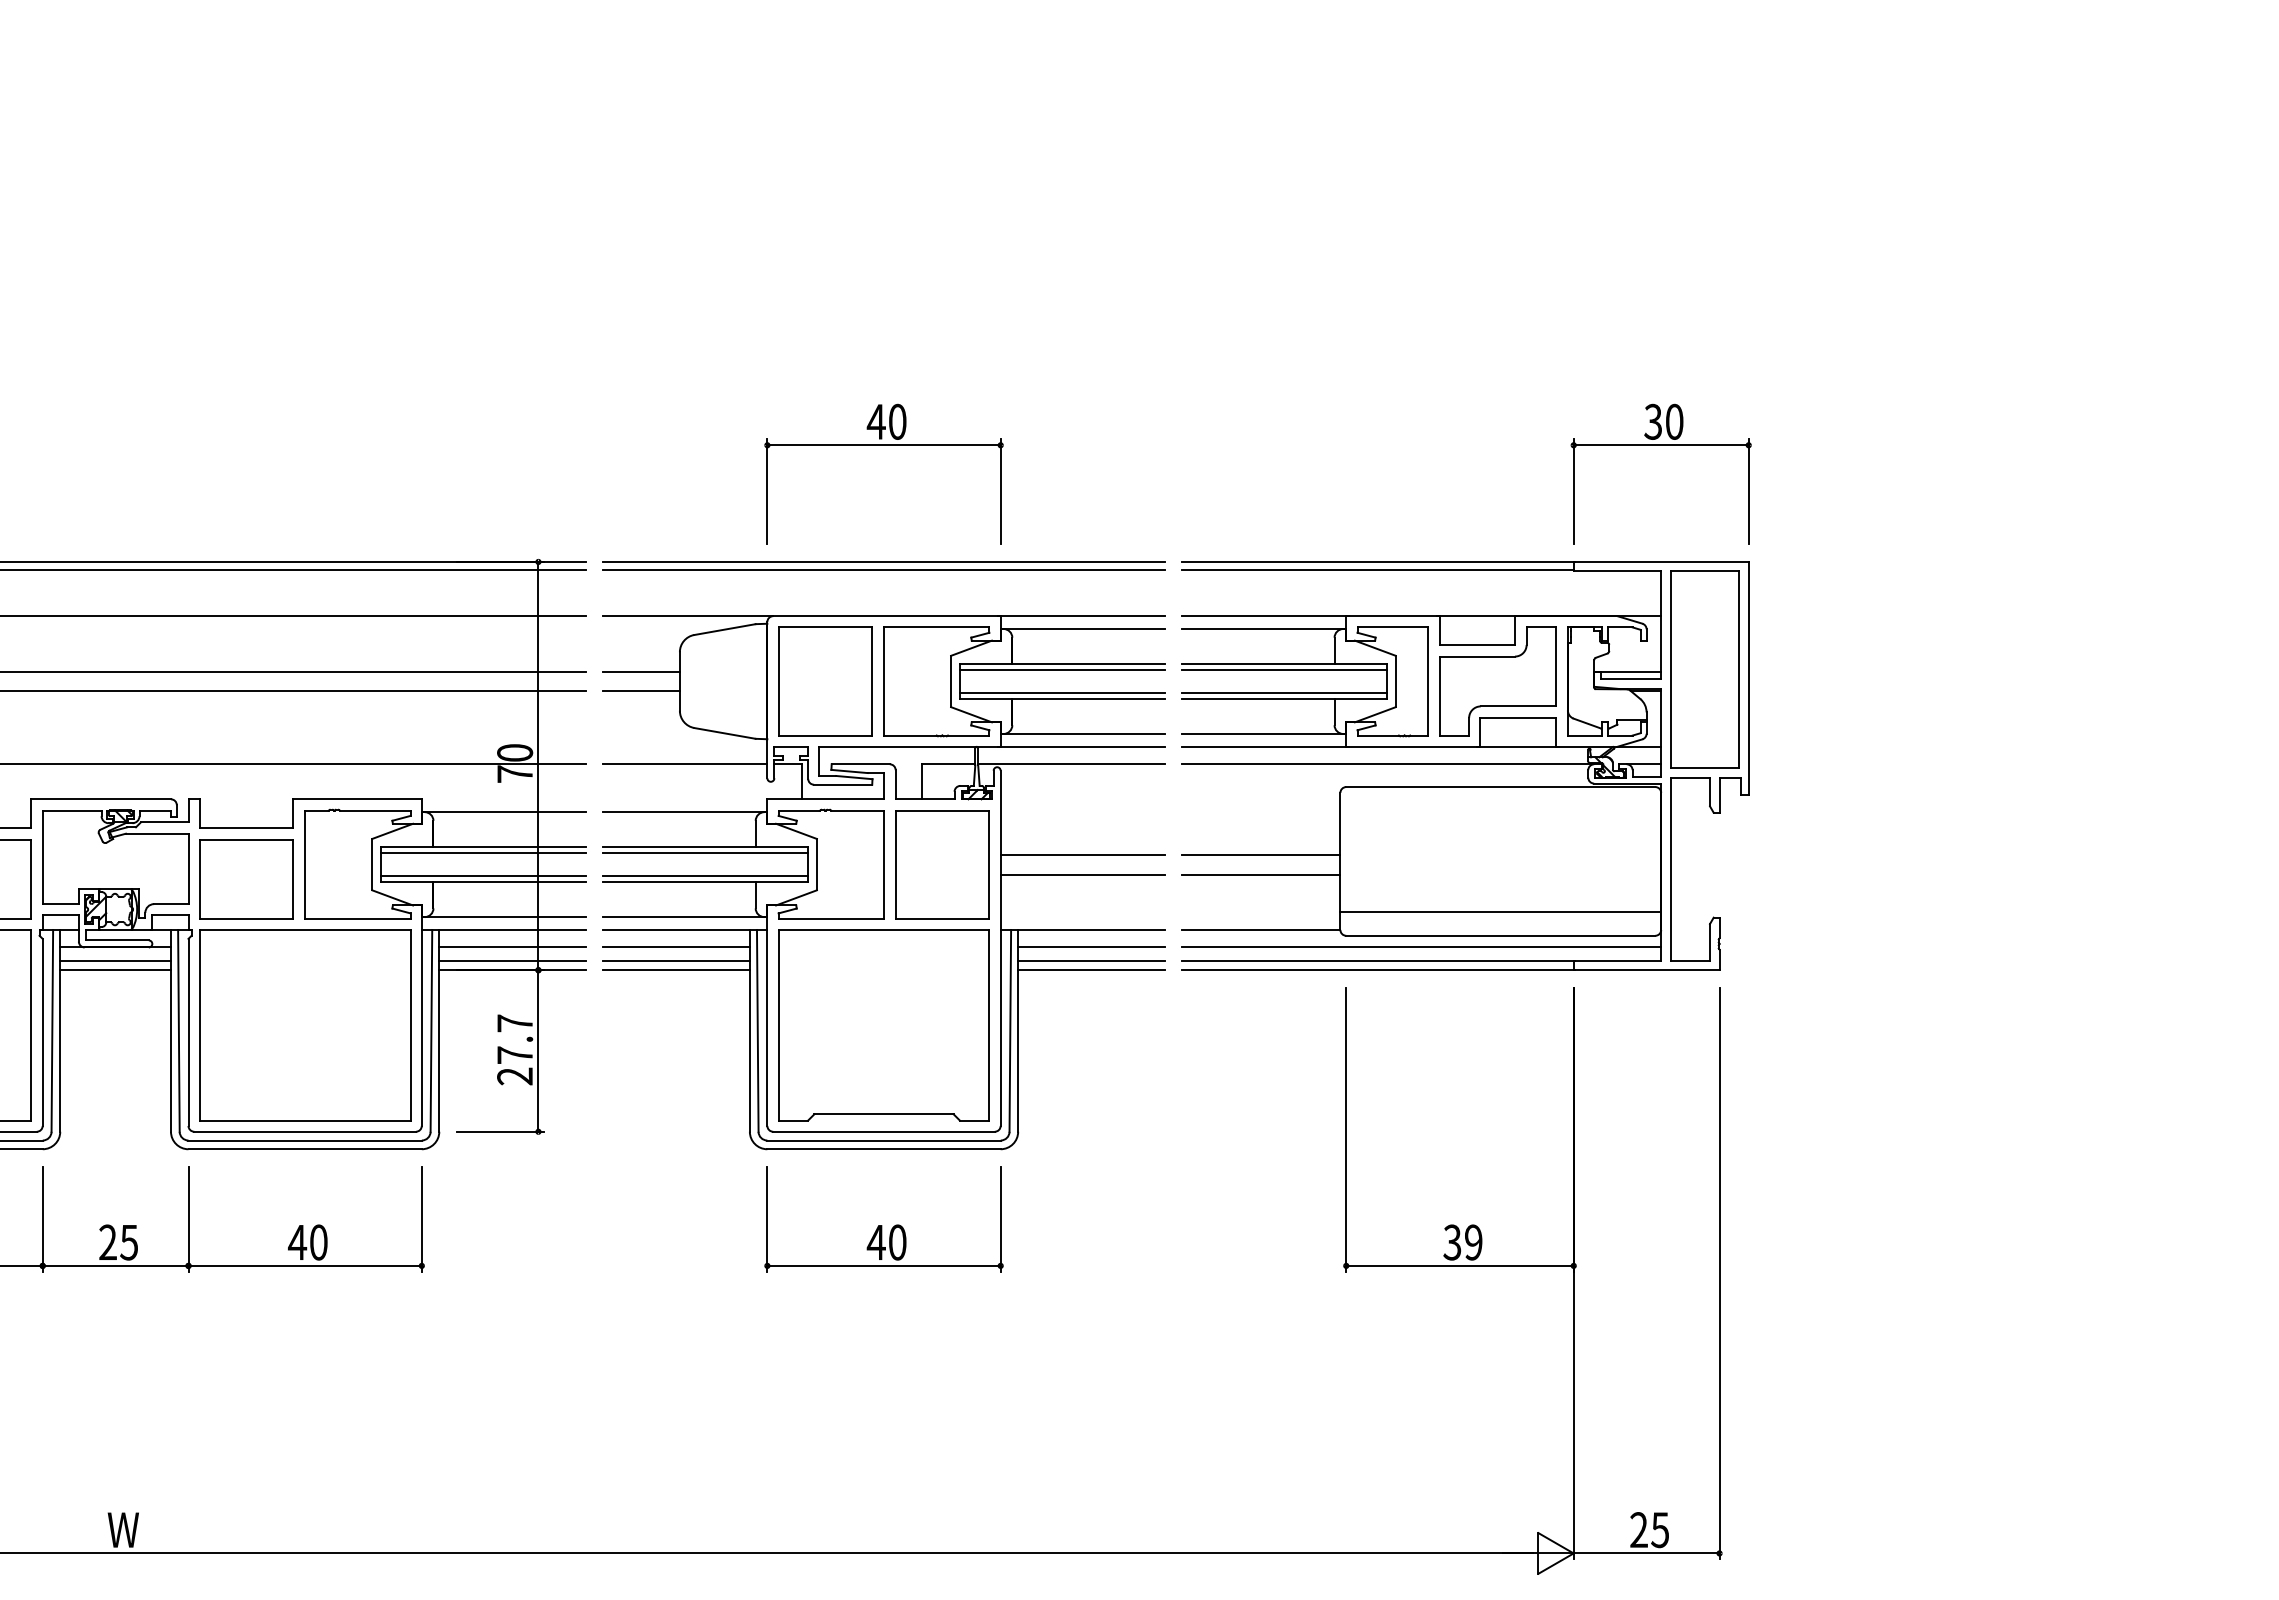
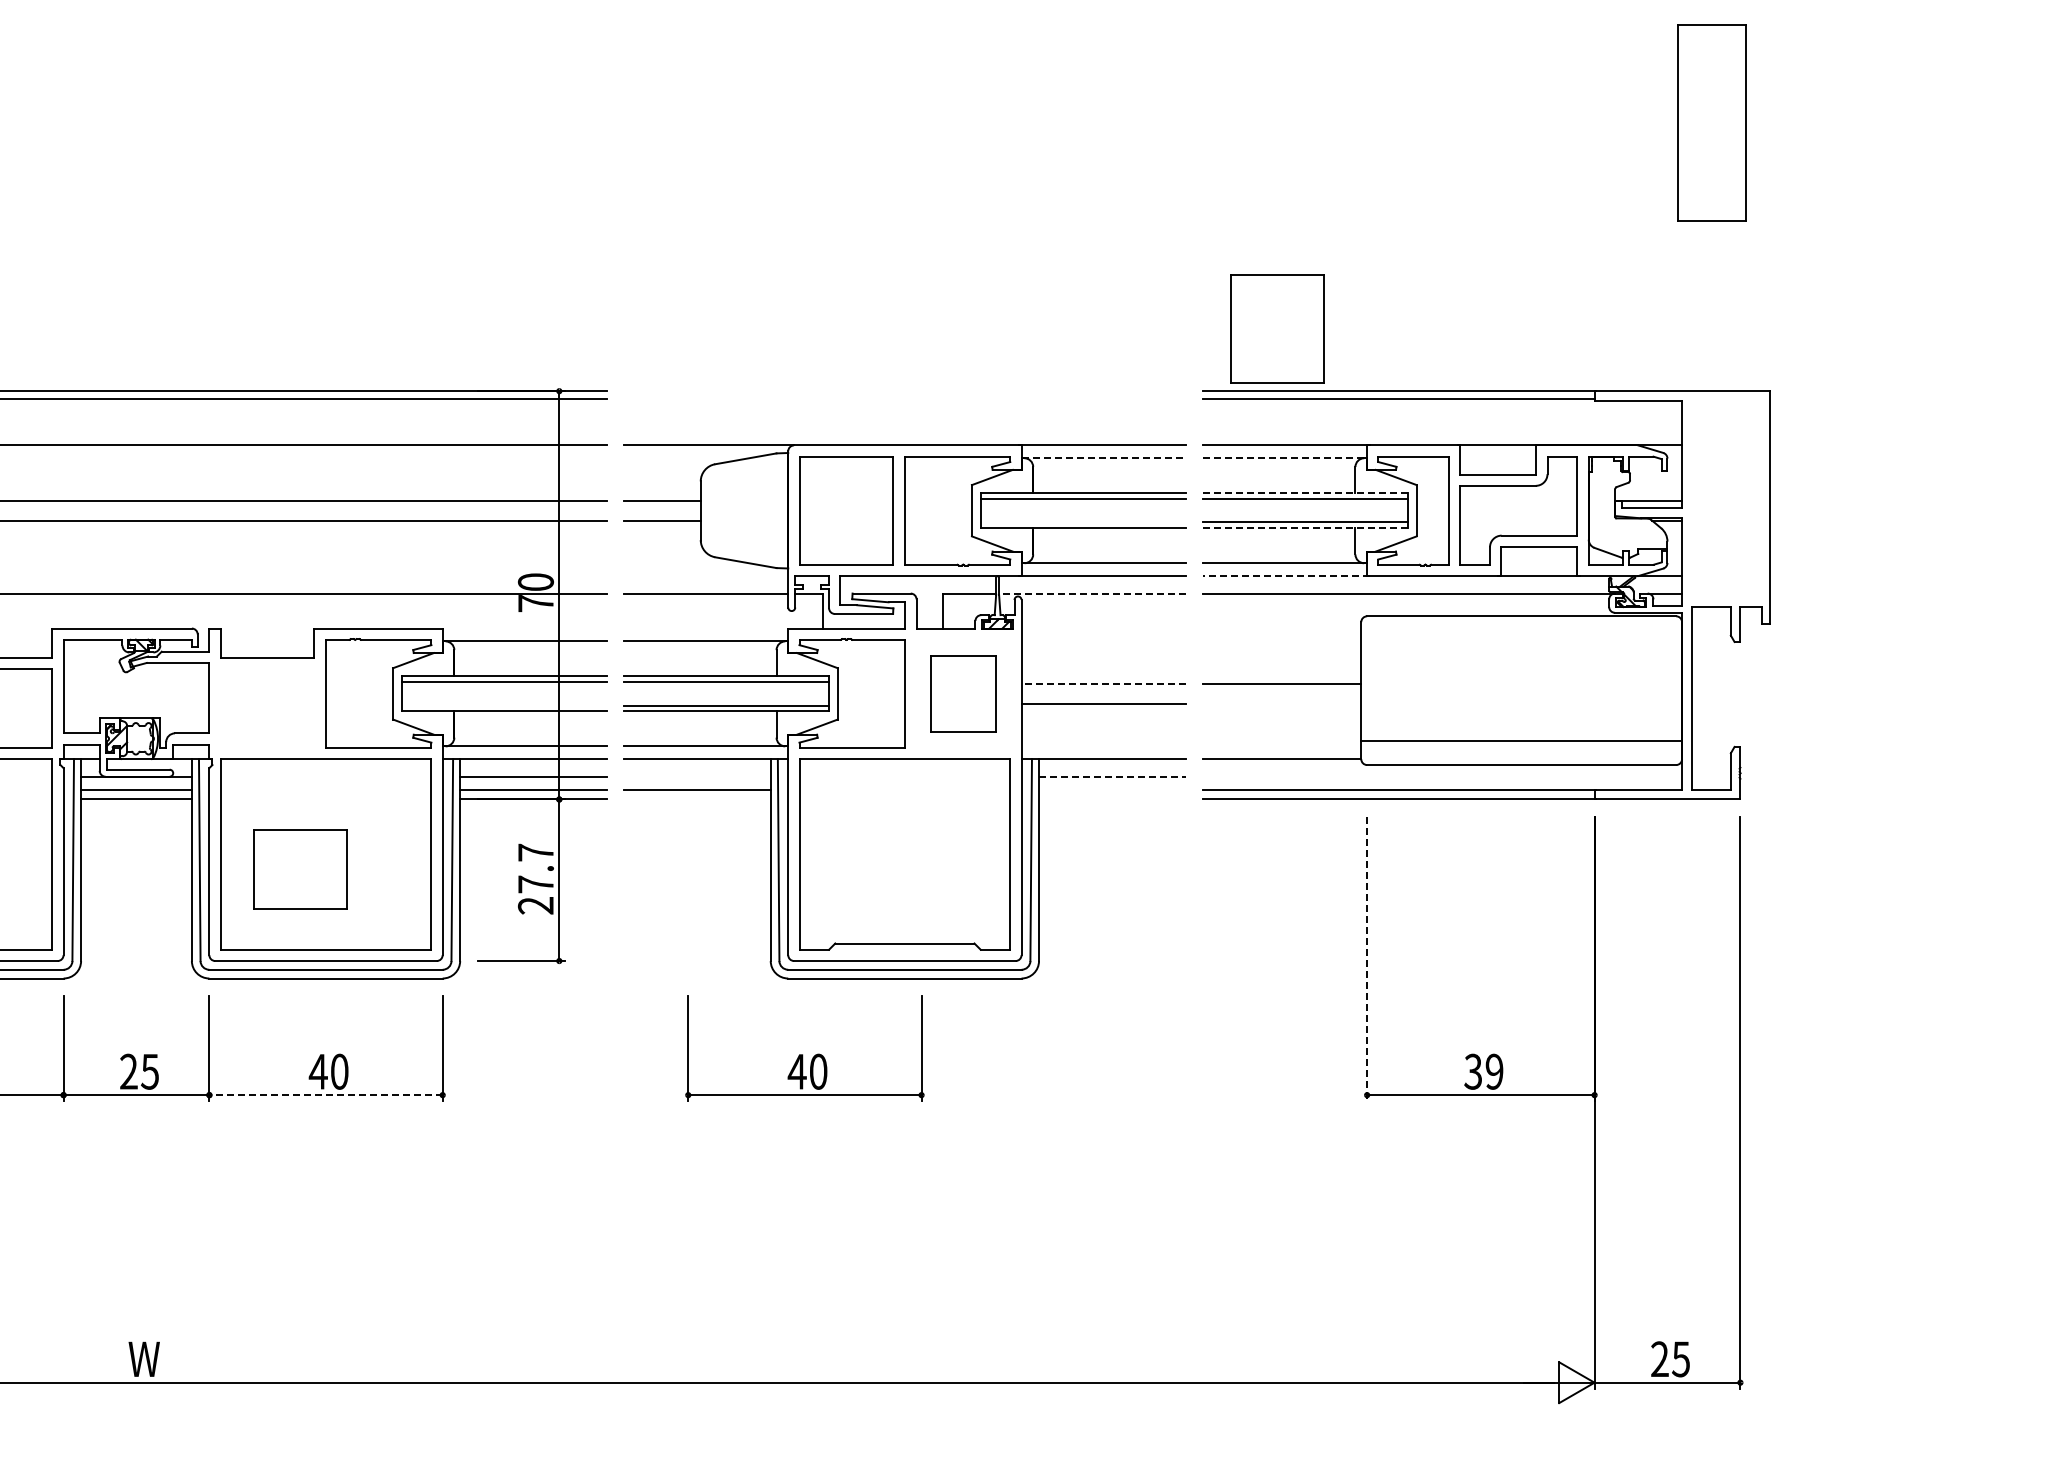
part: (883, 445) -> (904, 274), removed
part: (1660, 445) -> (1681, 274), removed
part: (1256, 499) -> (1277, 328), added
line: (883, 561) -> (904, 390), removed
line: (883, 570) -> (904, 399), removed
line: (1083, 629) -> (1104, 458), solid -> dashed
line: (1264, 629) -> (1285, 458), solid -> dashed
line: (1284, 664) -> (1305, 493), solid -> dashed
part: (1704, 669) -> (1711, 122), moved
line: (1061, 693) -> (1082, 522), removed
line: (1285, 698) -> (1306, 527), solid -> dashed
line: (1265, 746) -> (1286, 575), solid -> dashed
line: (1070, 764) -> (1091, 593), solid -> dashed
line: (1082, 854) -> (1103, 683), solid -> dashed
part: (942, 864) -> (963, 693), size x0.7
line: (1261, 874) -> (1282, 703), removed
line: (482, 876) -> (503, 705), removed
part: (246, 879) -> (300, 869), moved
line: (676, 947) -> (697, 776), removed
line: (1091, 947) -> (1112, 776), solid -> dashed
line: (1421, 947) -> (1442, 776), removed
line: (1091, 960) -> (1112, 789), removed
line: (676, 970) -> (697, 799), removed
line: (1091, 970) -> (1112, 799), removed
line: (1346, 1130) -> (1367, 959), solid -> dashed
part: (882, 1225) -> (803, 1054), moved
line: (305, 1265) -> (326, 1094), solid -> dashed

